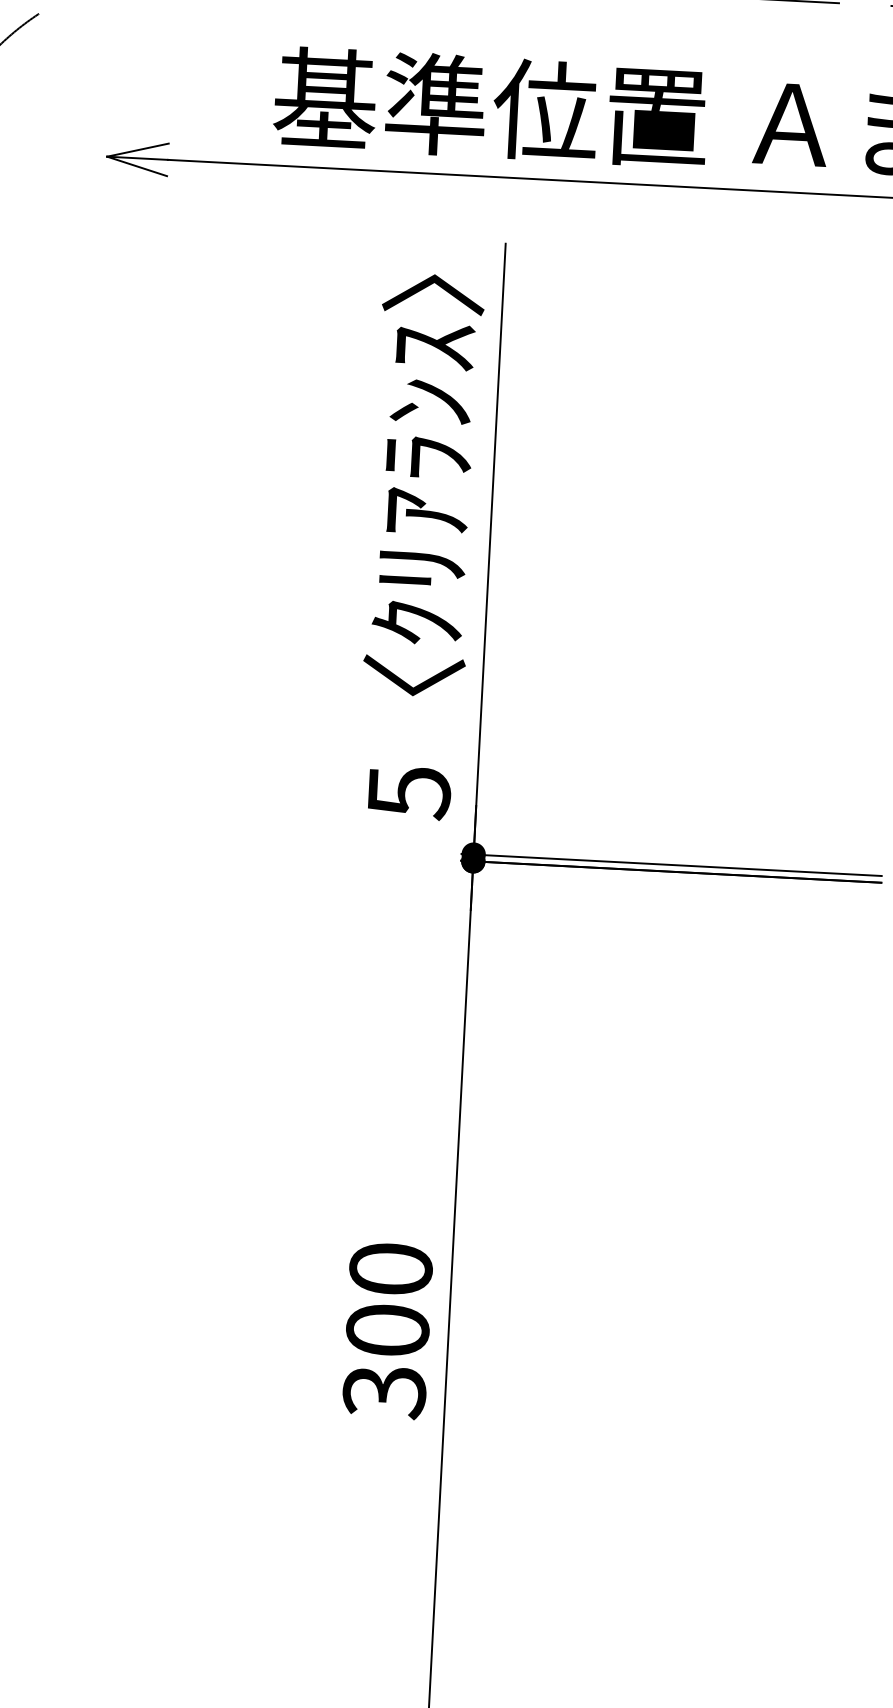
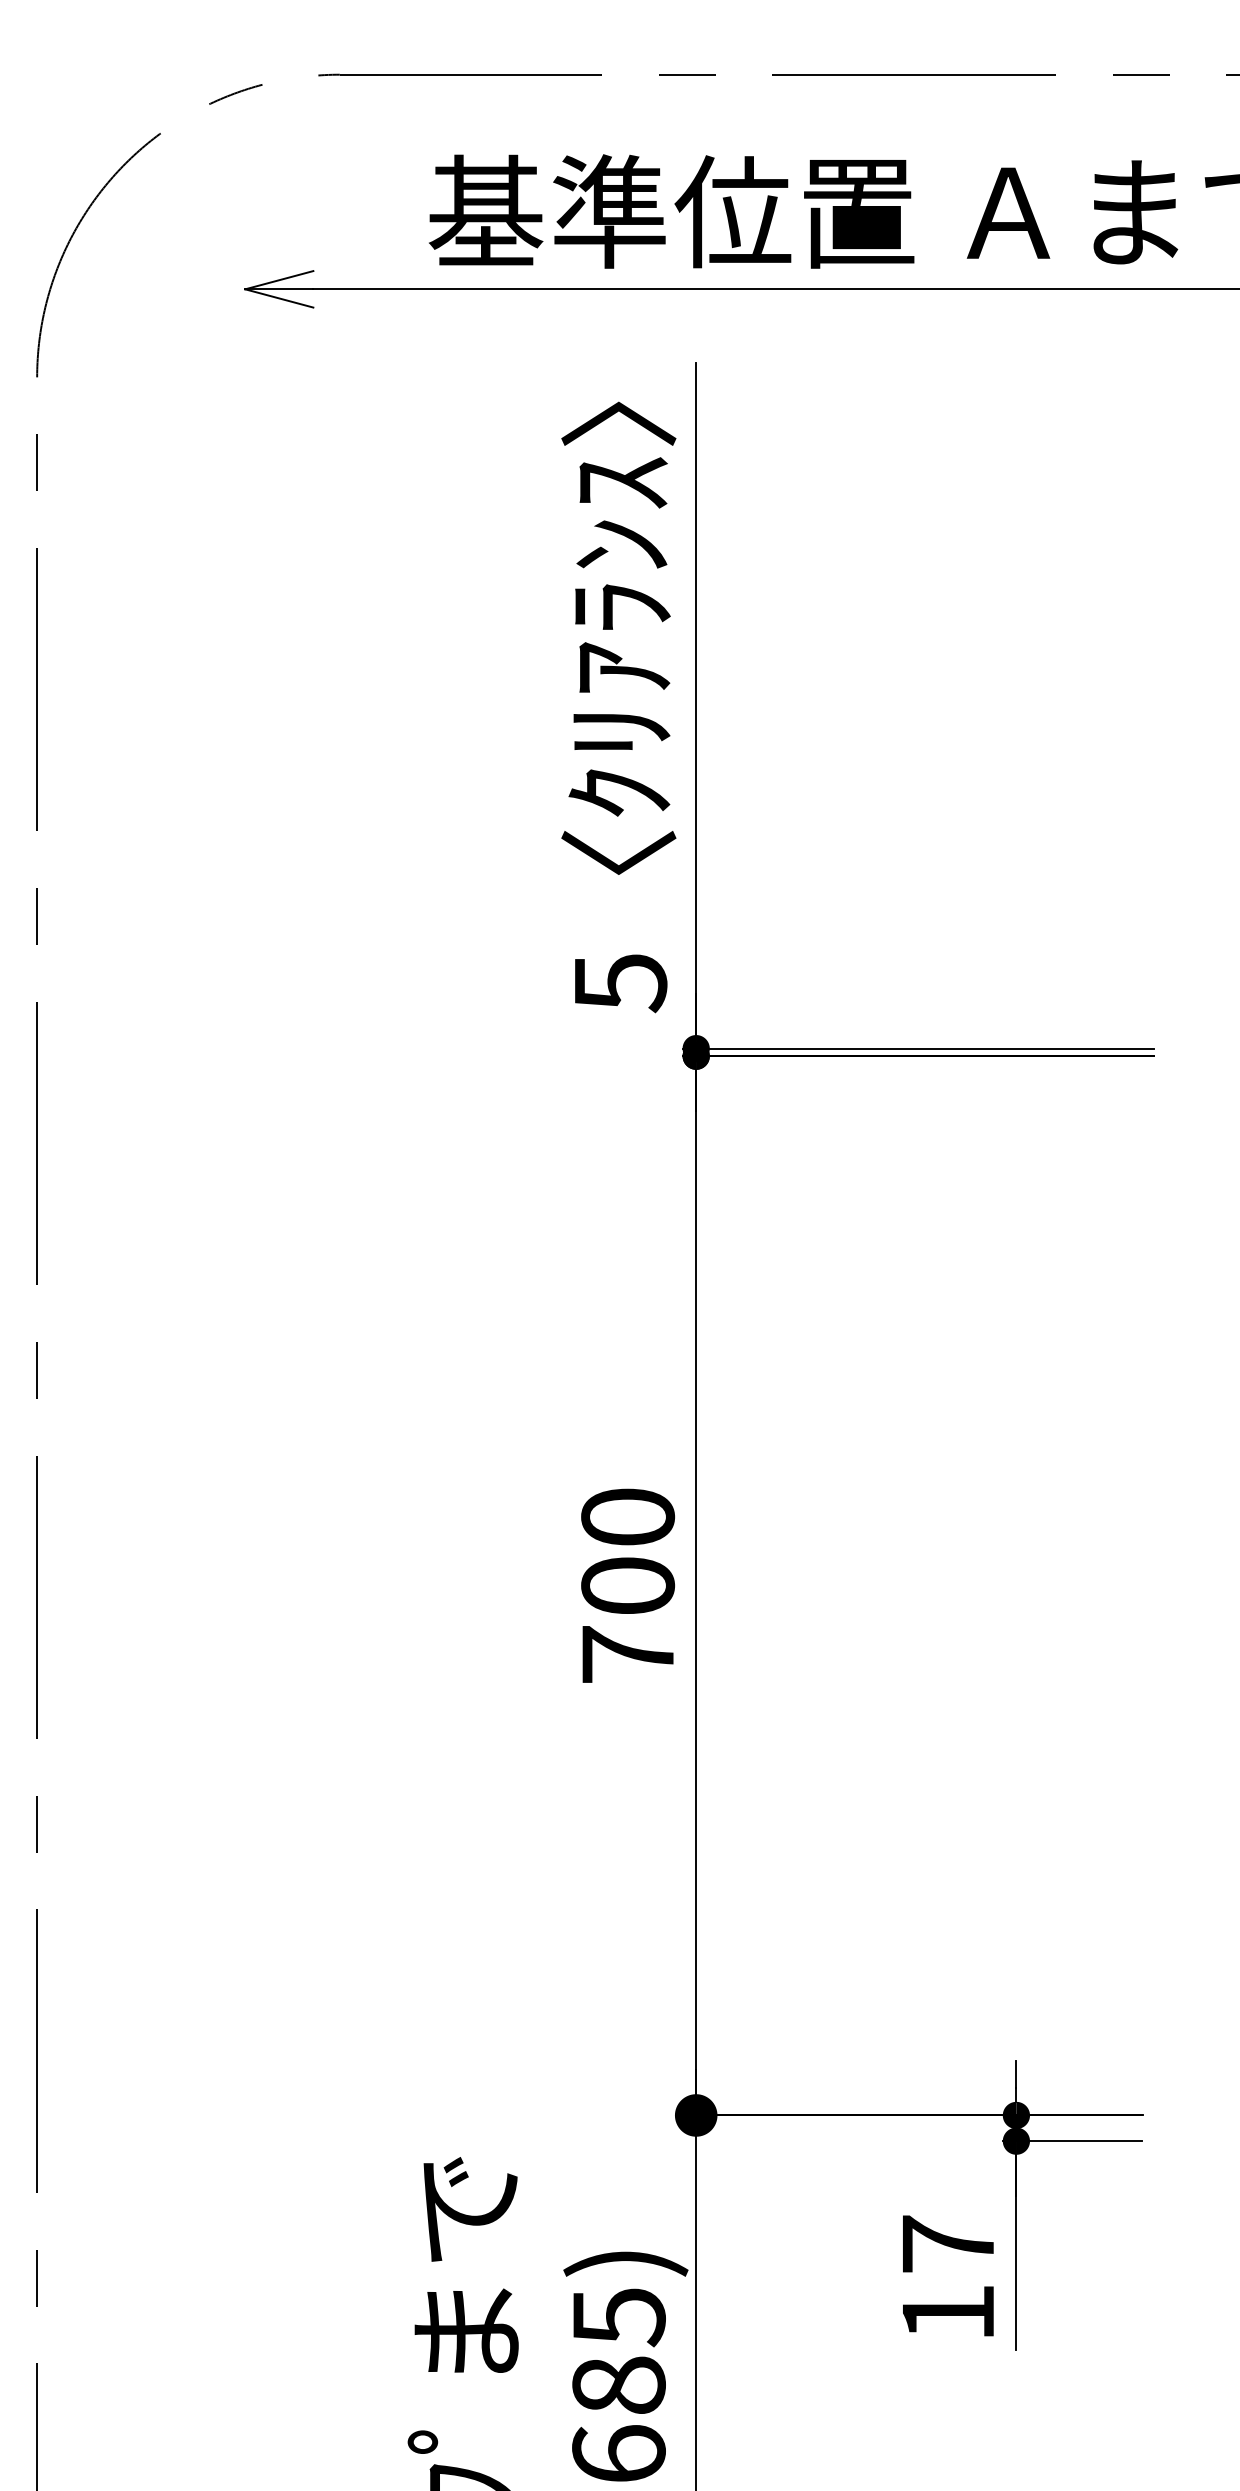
text: (384, 1392) -> (628, 1655), 300 -> 700

